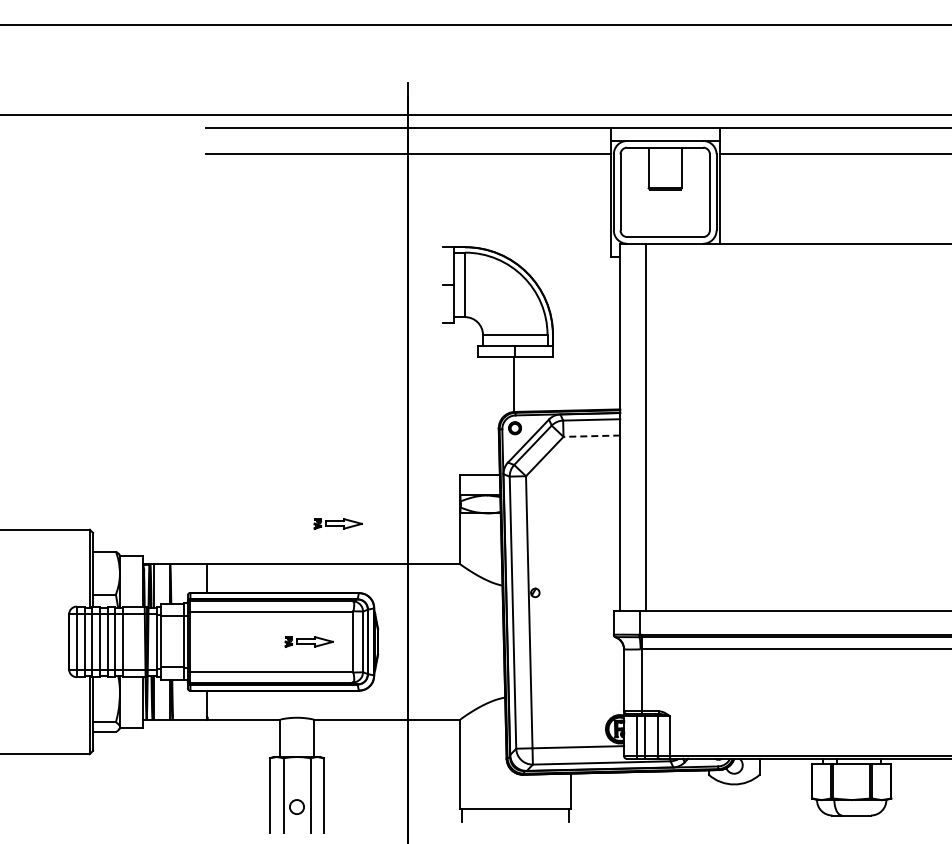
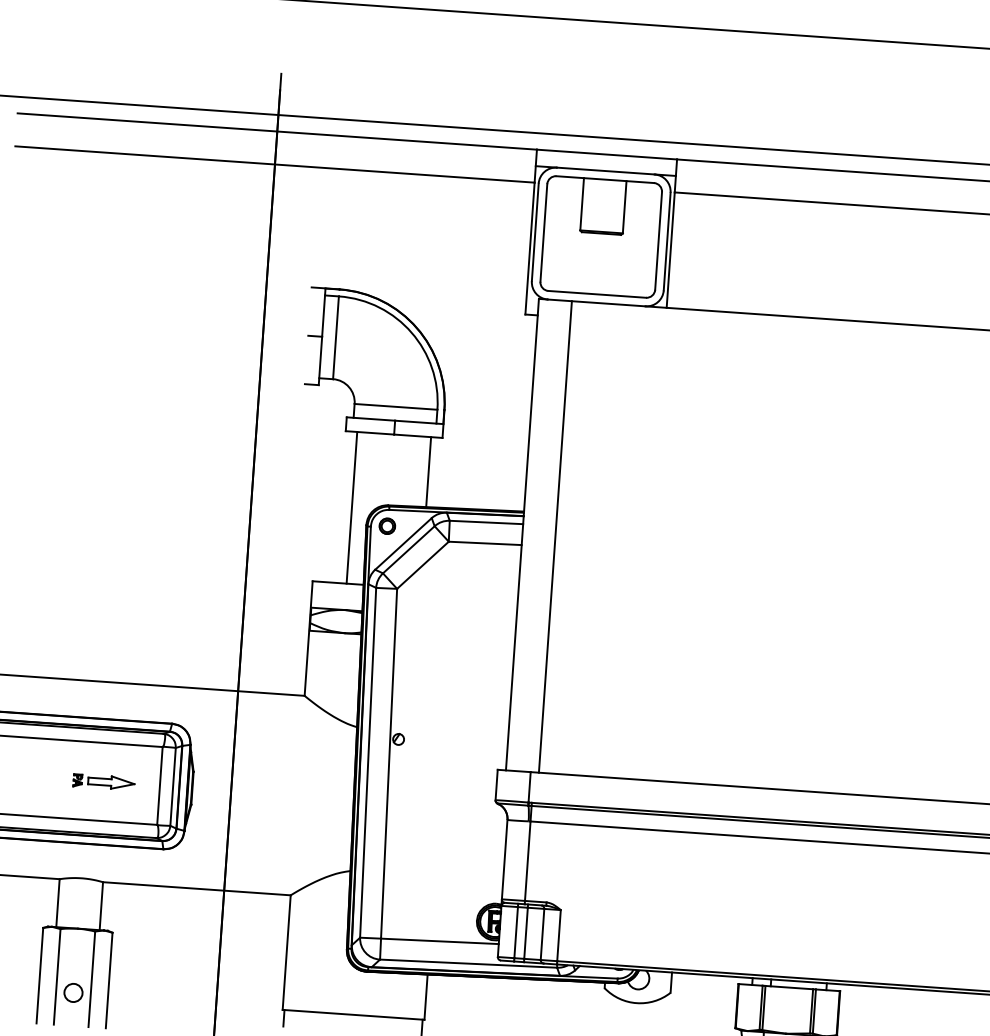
line: (514, 383) -> (429, 471), moved
line: (486, 415) -> (351, 507), added
line: (591, 436) -> (484, 543), dashed -> solid
part: (337, 523) -> (150, 632), removed

